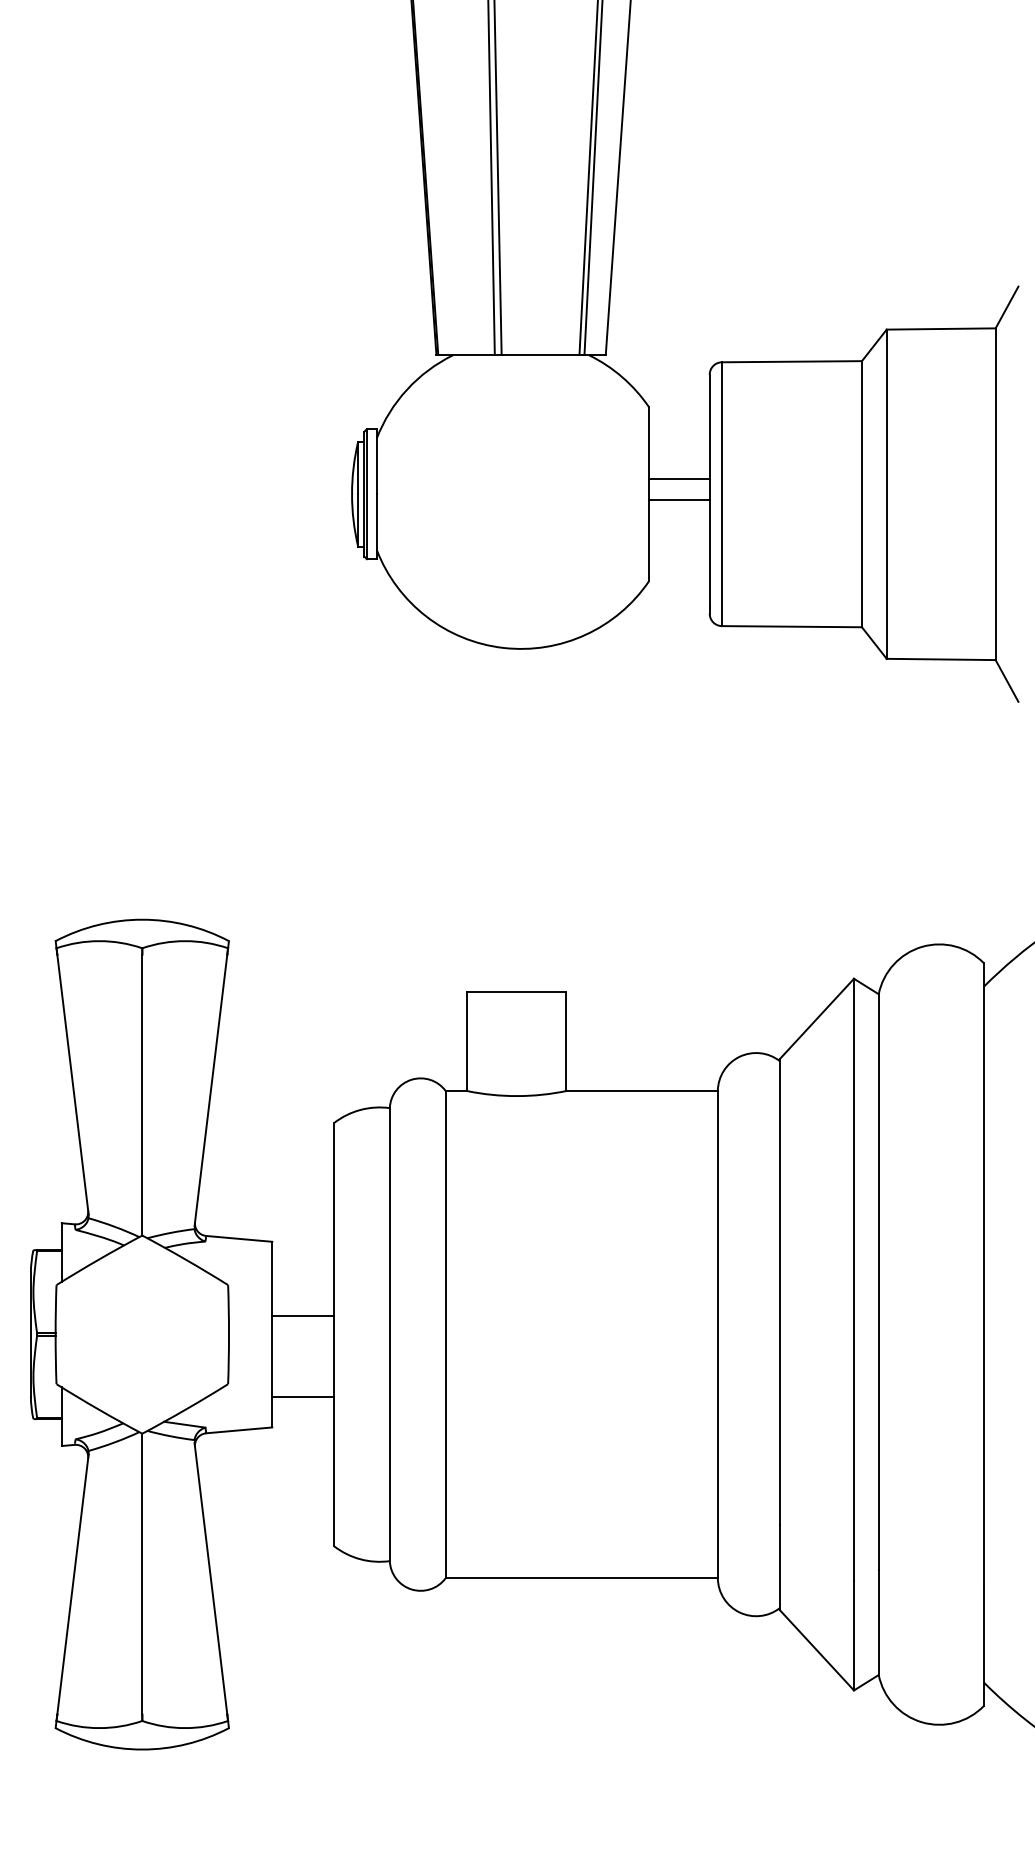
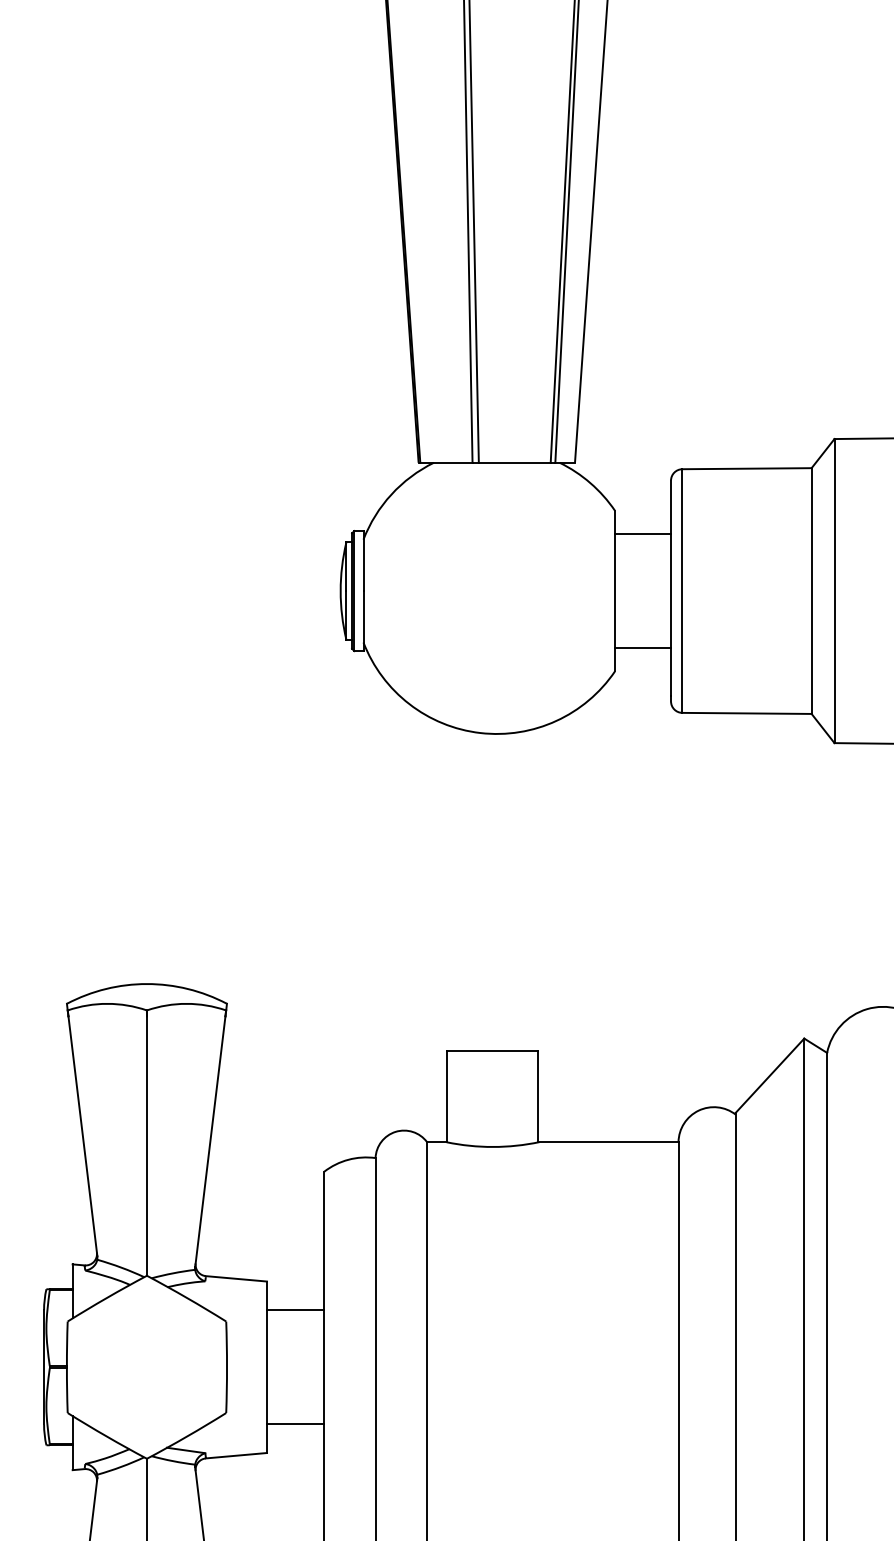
line: (679, 479) -> (643, 534), moved
line: (679, 500) -> (643, 648), moved
line: (303, 1315) -> (295, 1309), moved

